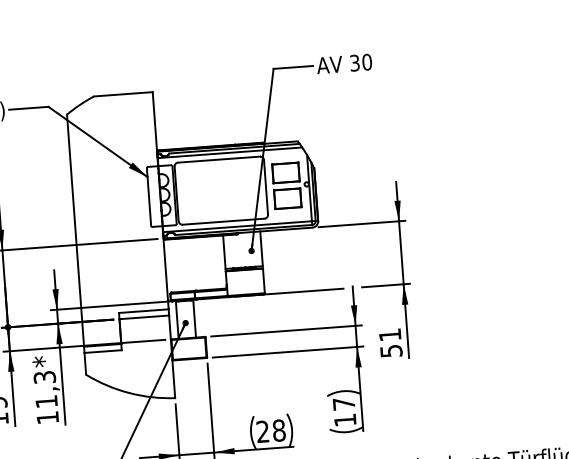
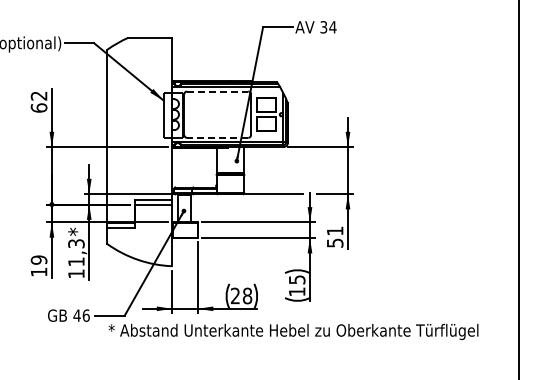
text: (366, 62) -> (332, 27), 30 -> 34
line: (218, 159) -> (217, 91), solid -> dashed
line: (223, 221) -> (217, 137), solid -> dashed
text: (344, 403) -> (297, 279), 17 -> 15

